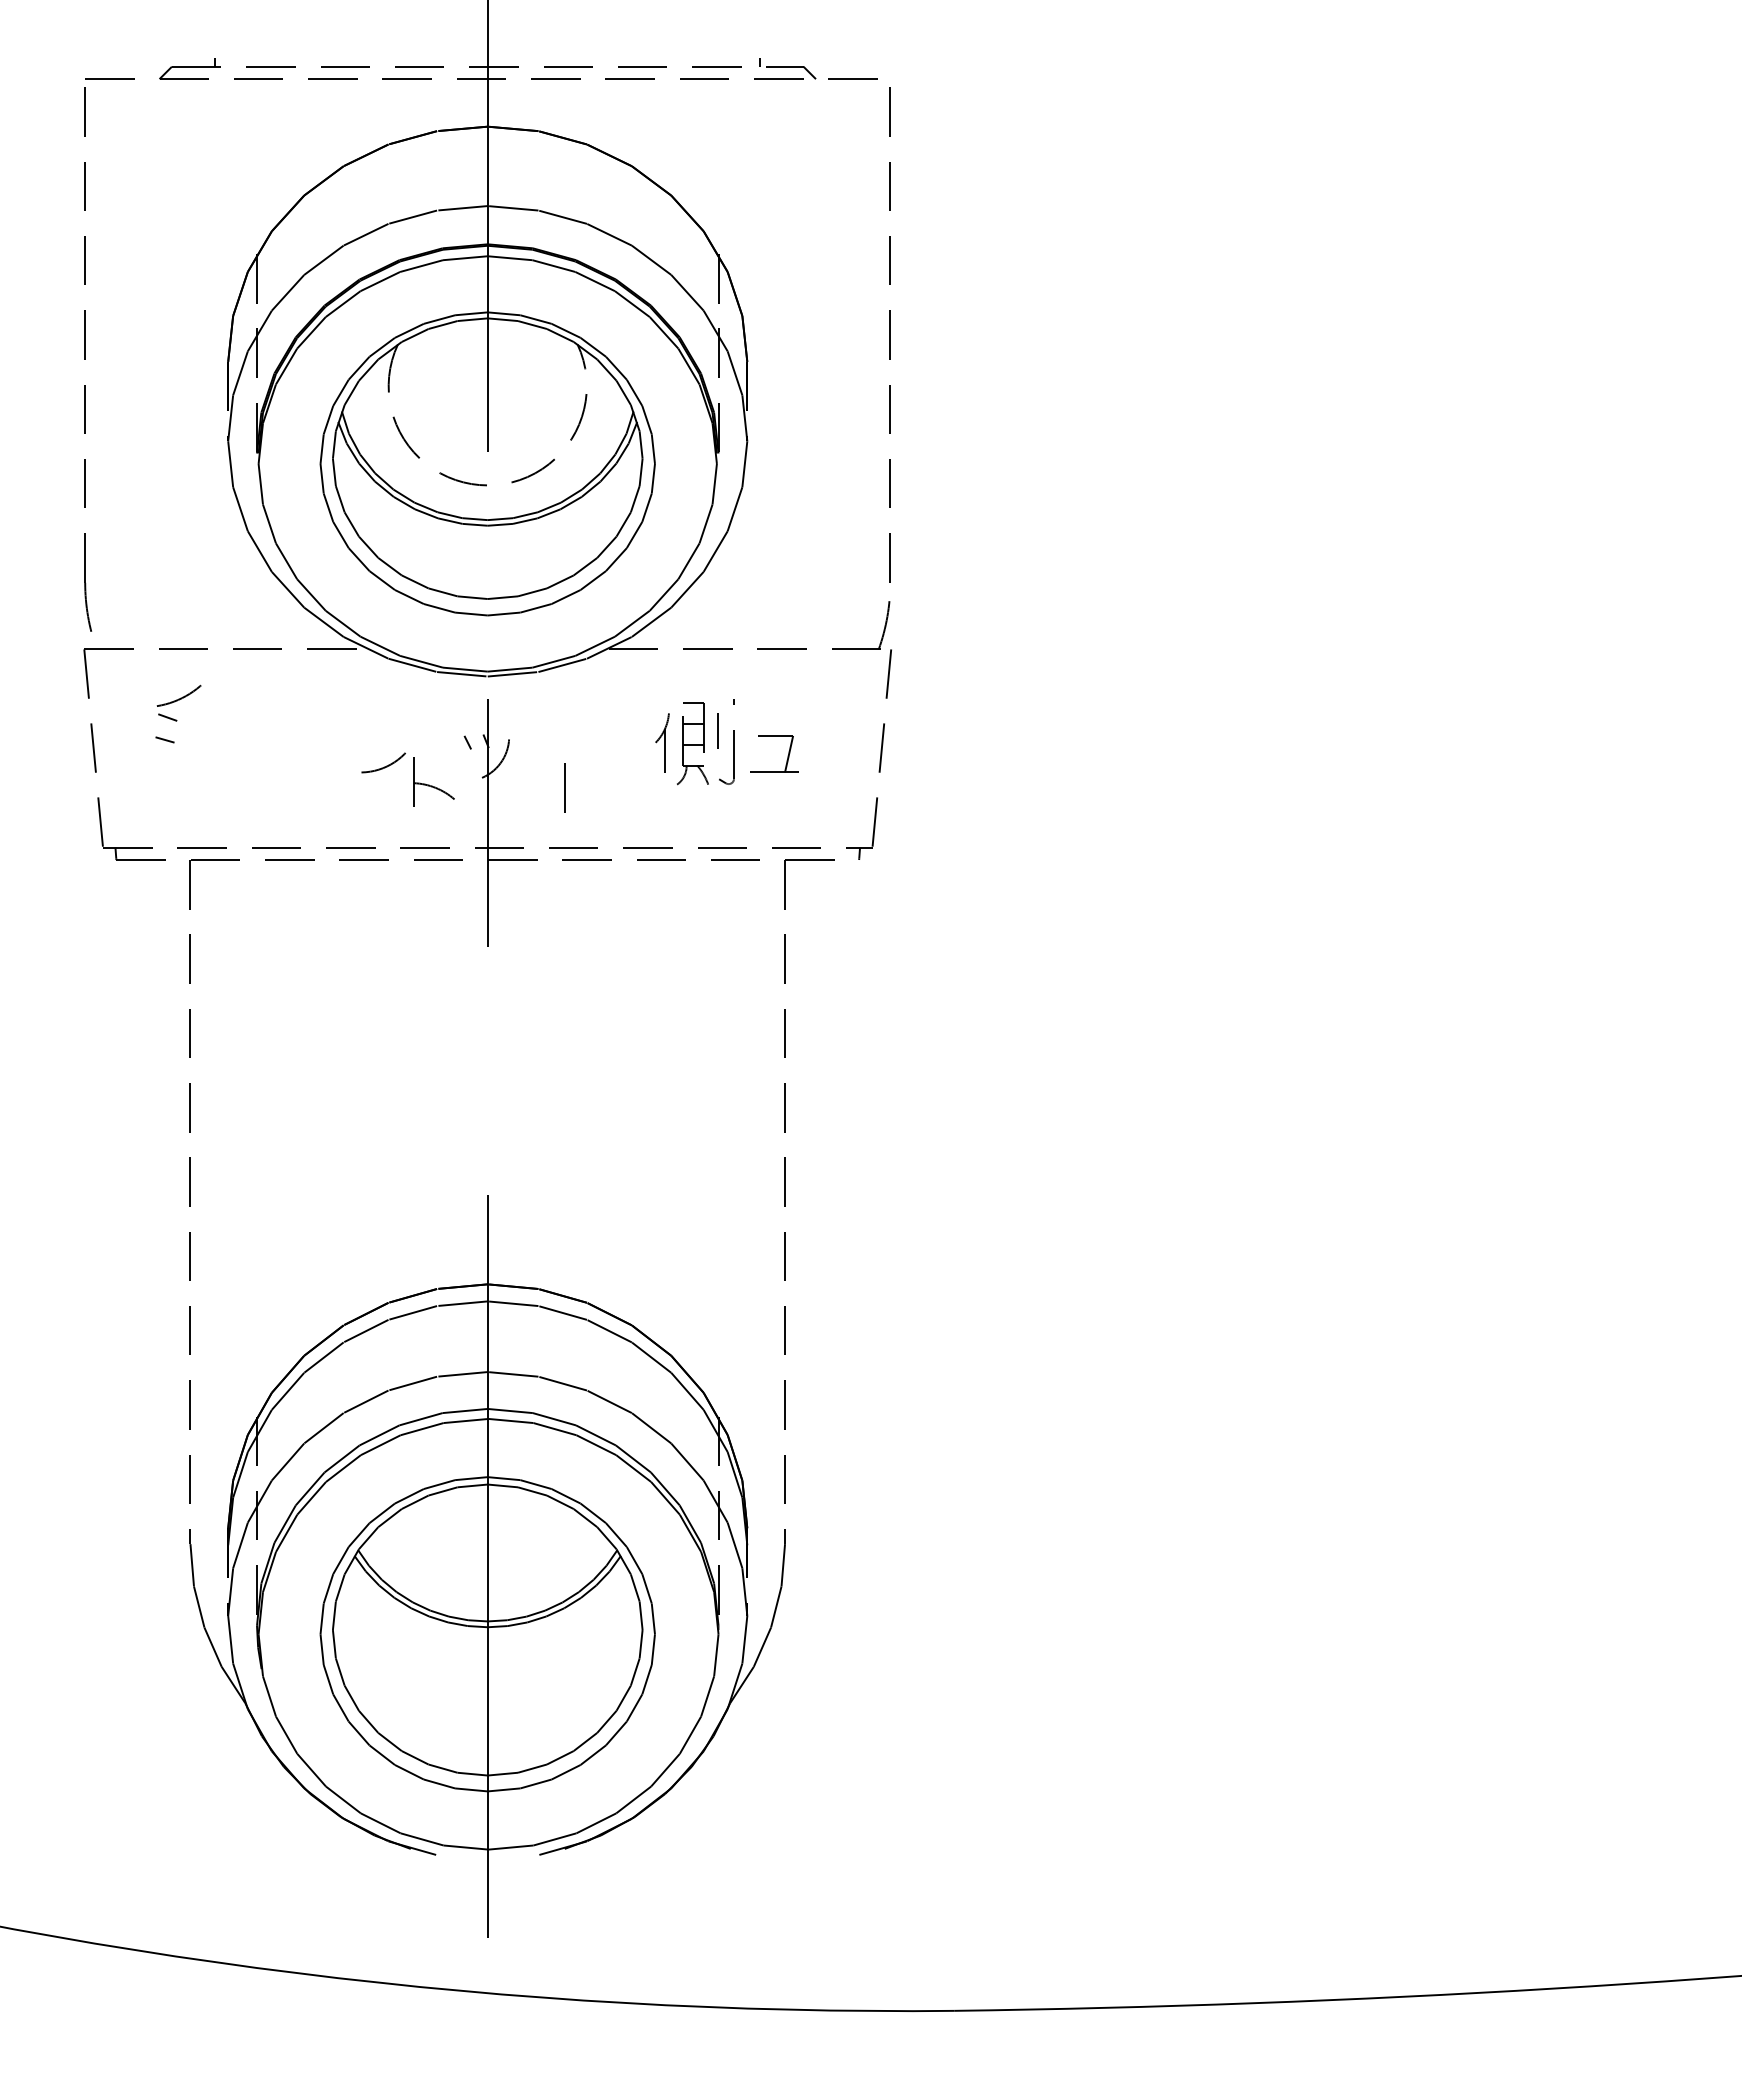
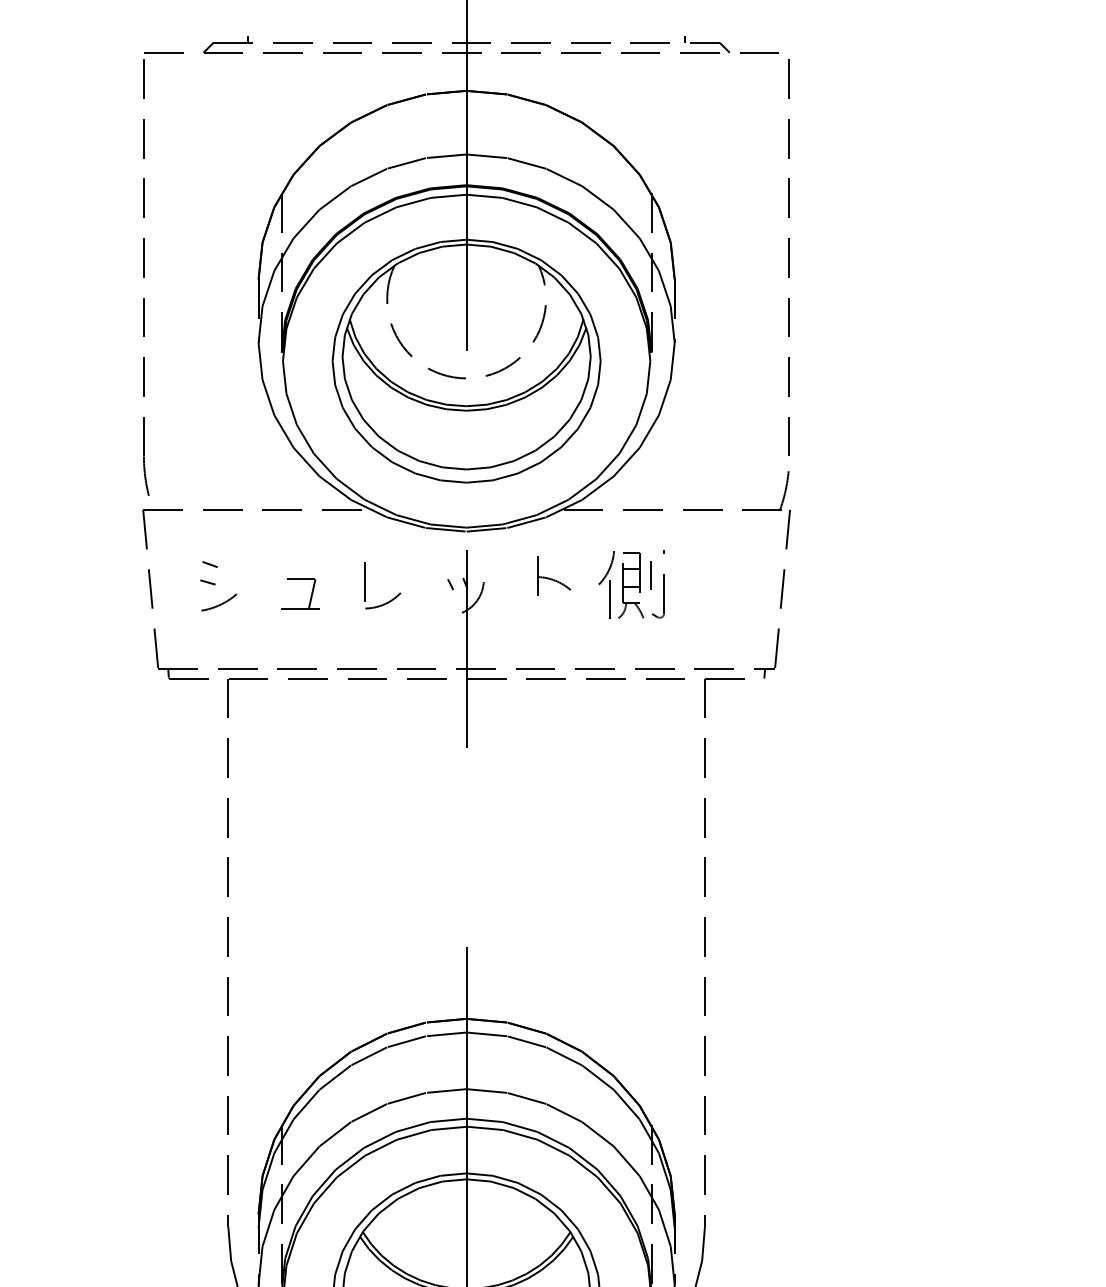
arc: (180, 697) -> (220, 603), moved
part: (662, 742) -> (606, 584), size x1.43
part: (787, 755) -> (310, 594), moved
part: (433, 781) -> (553, 575), moved
line: (564, 787) -> (364, 581), moved

